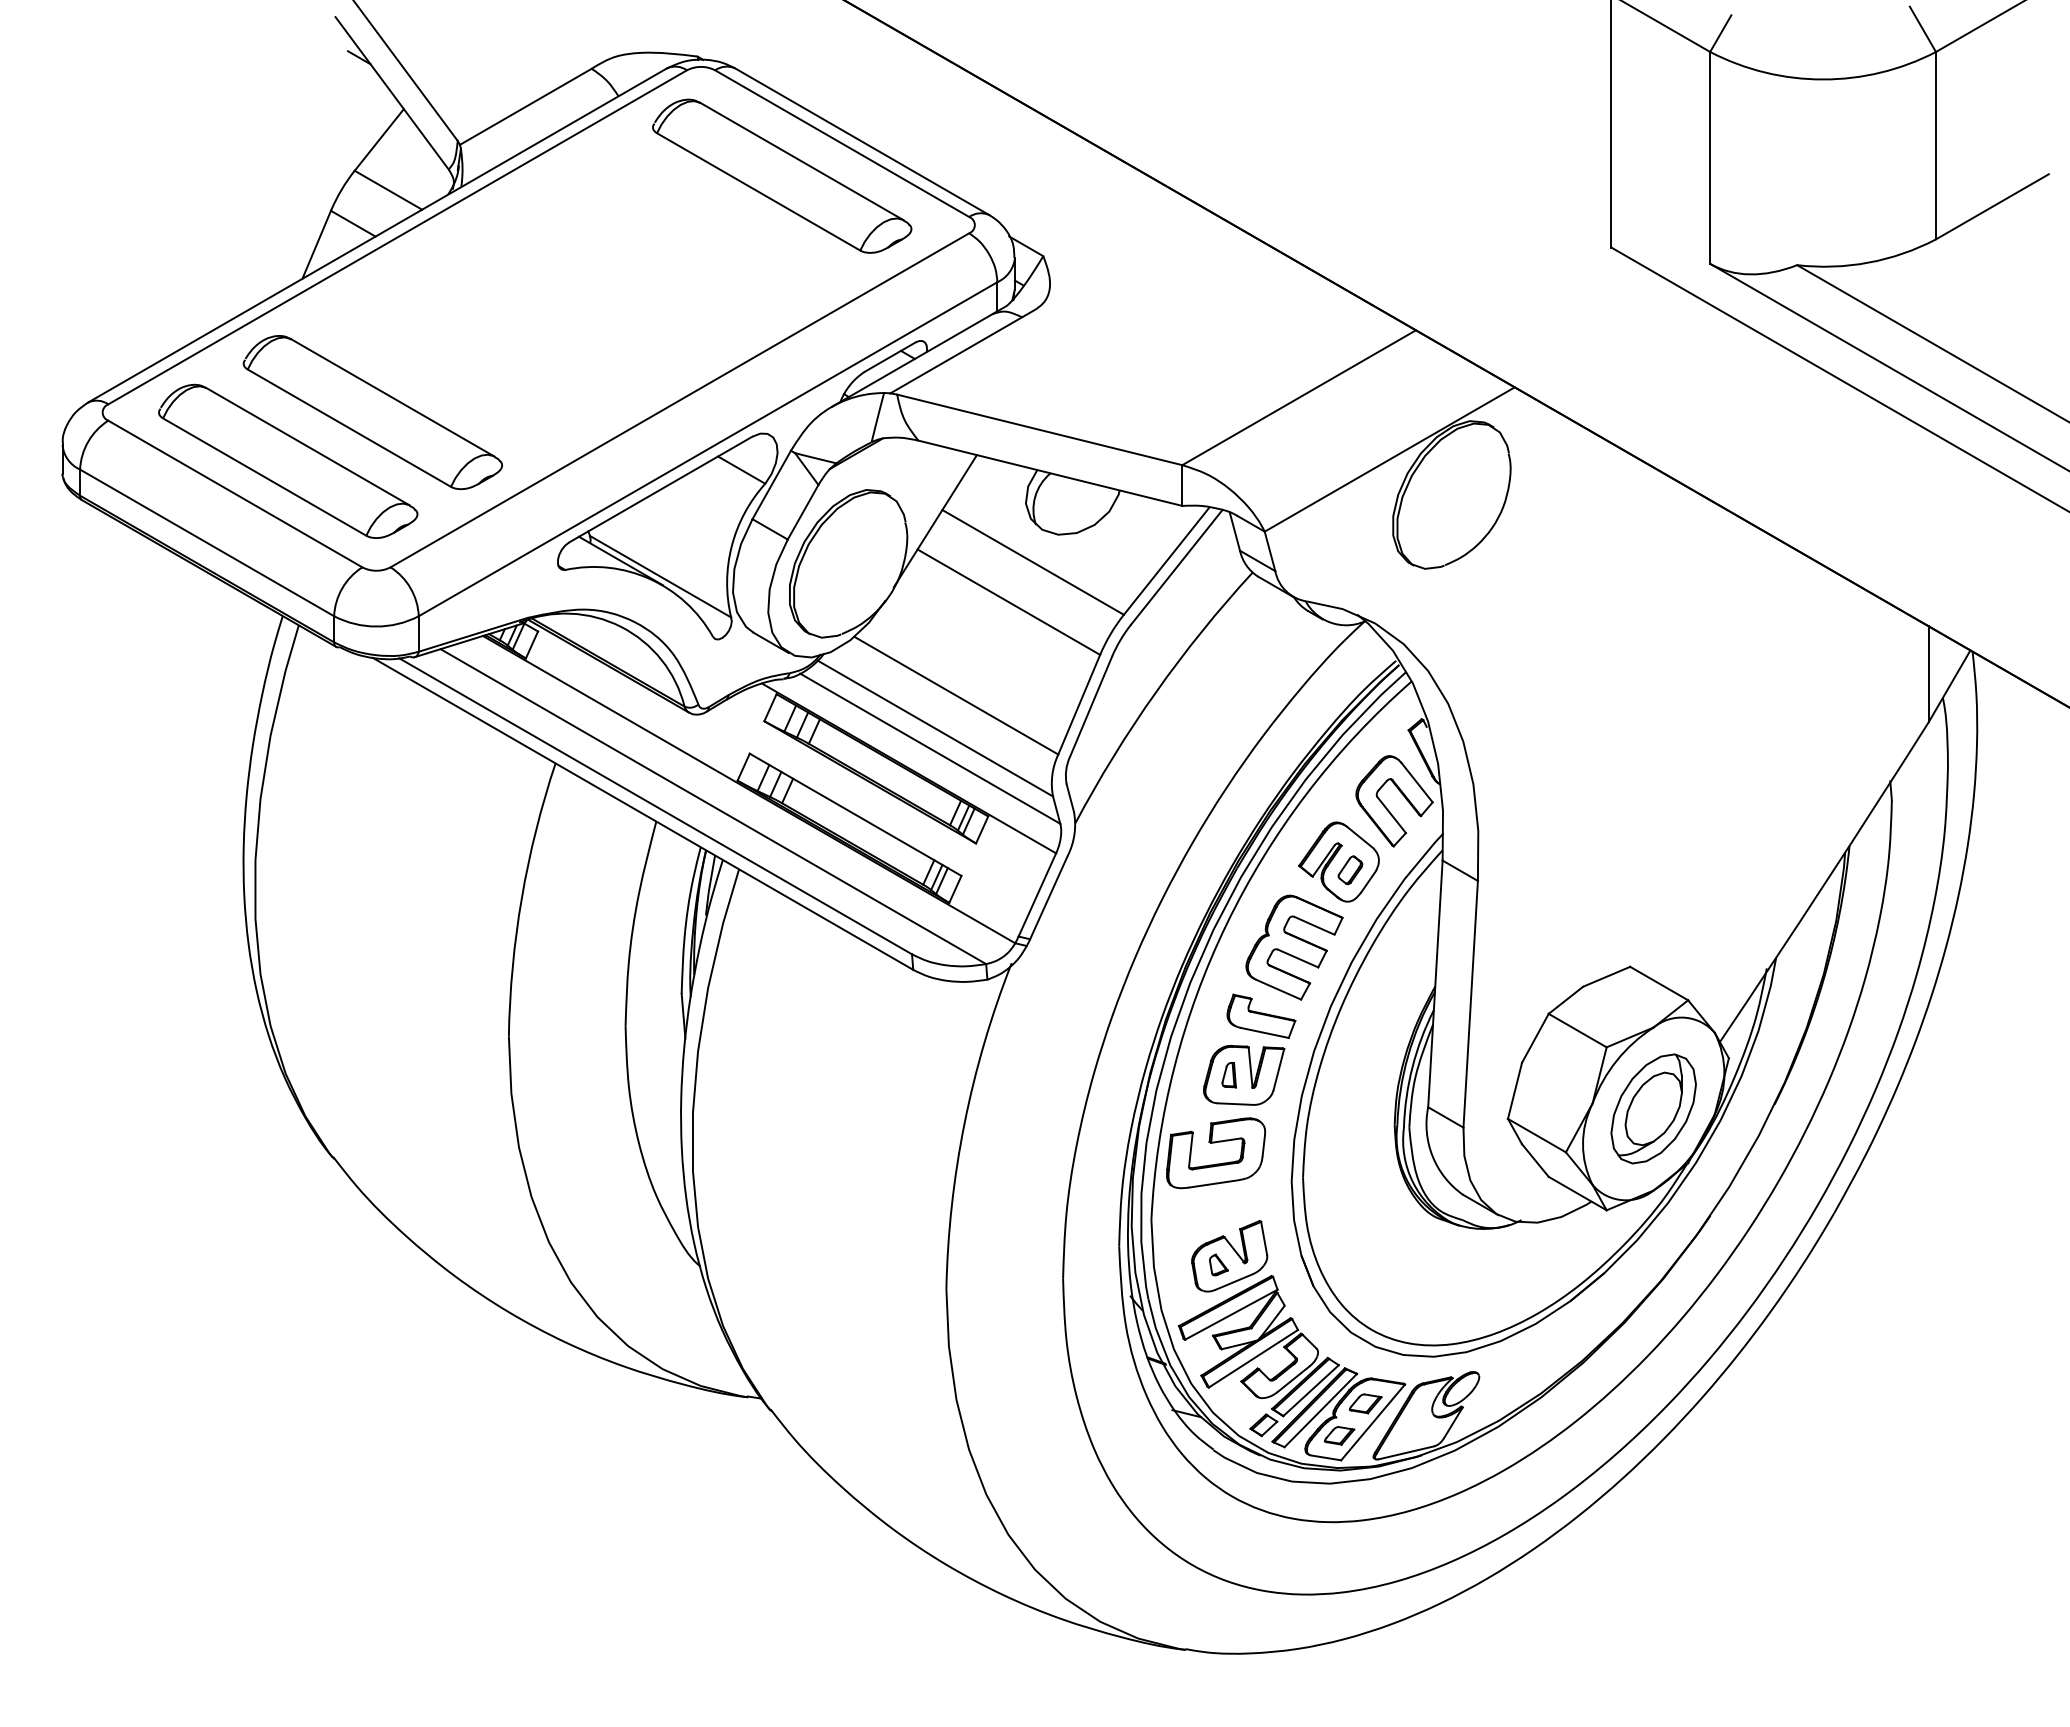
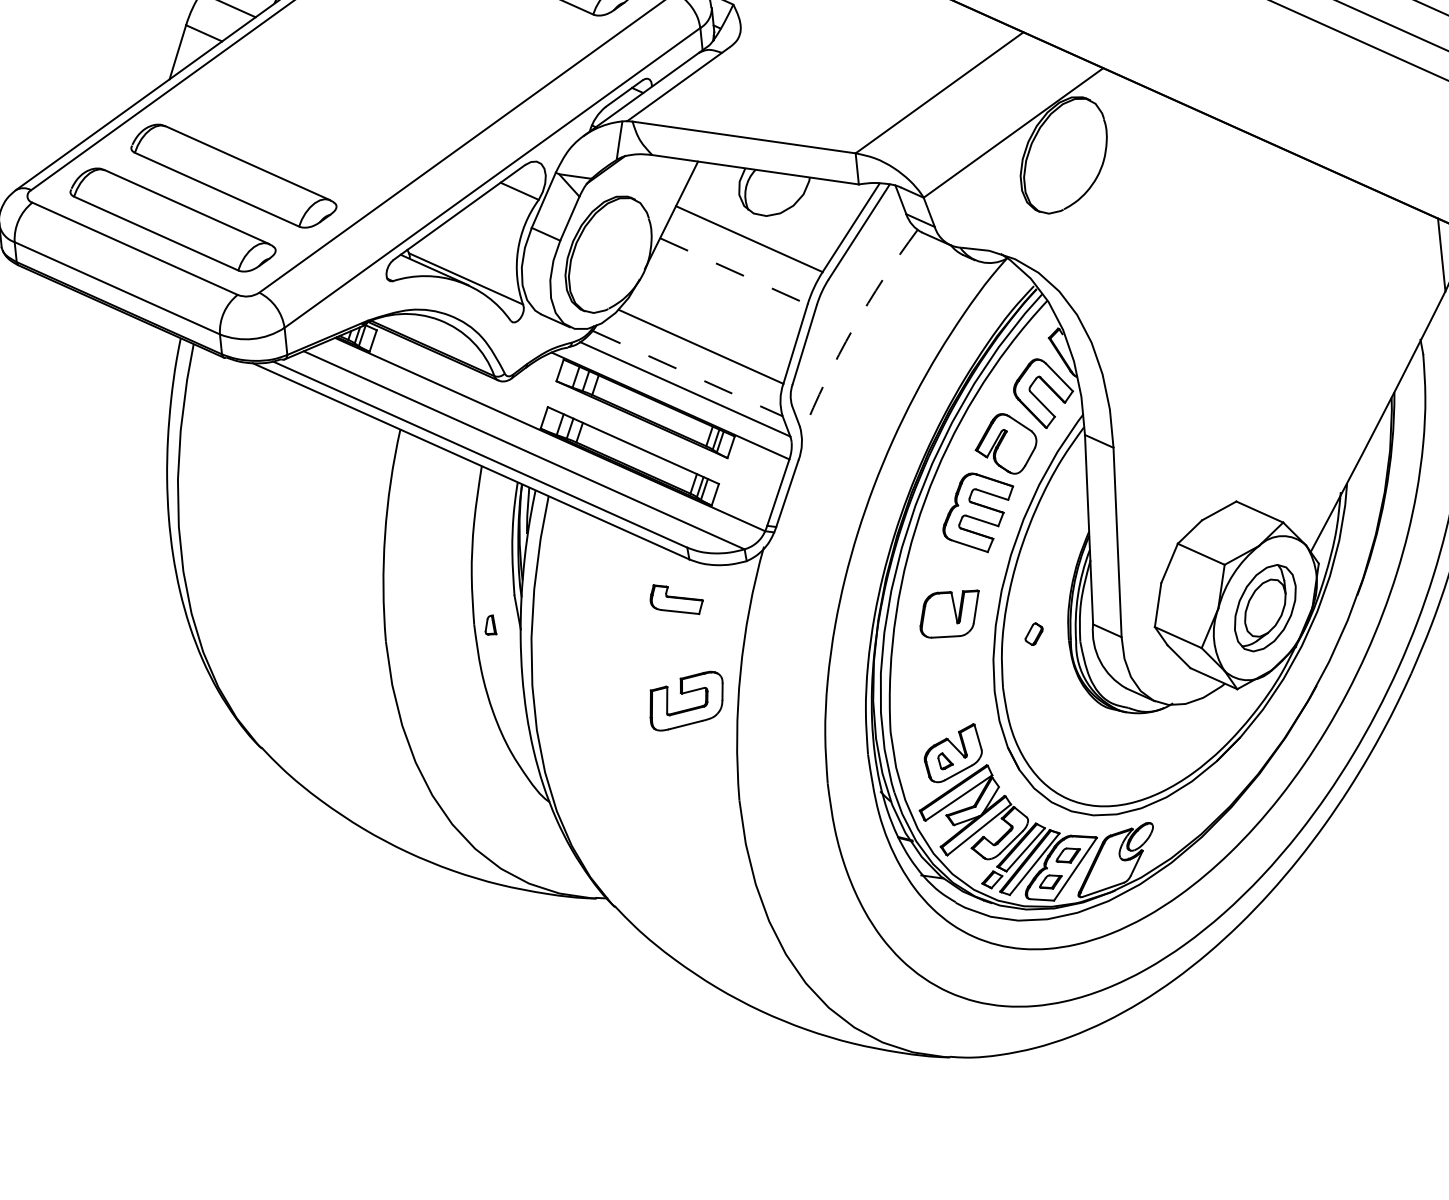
line: (1009, 602) -> (734, 271), solid -> dashed
arc: (1155, 692) -> (852, 328), solid -> dashed
line: (935, 728) -> (687, 373), solid -> dashed
part: (1350, 870) -> (1034, 634), moved
part: (1261, 1015) -> (676, 599), moved
part: (1228, 1075) -> (489, 625), moved
part: (1215, 1143) -> (685, 693), moved

